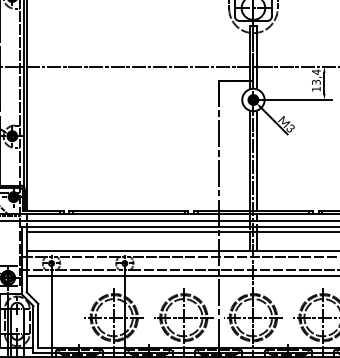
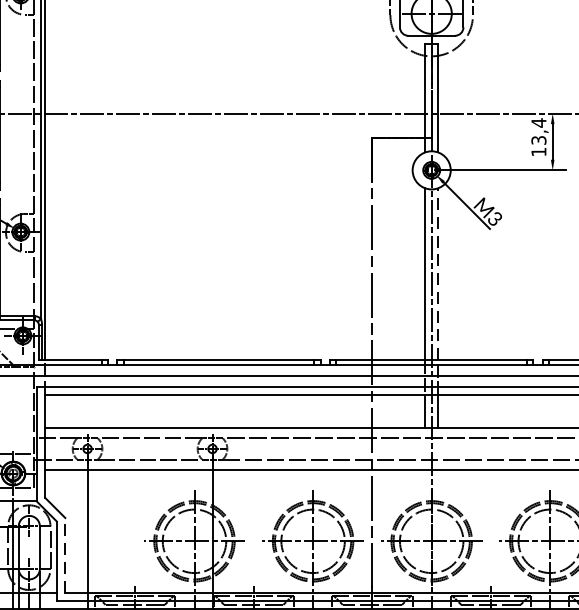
line: (257, 160) -> (438, 273), solid -> dashed
line: (38, 325) -> (65, 554), solid -> dashed

